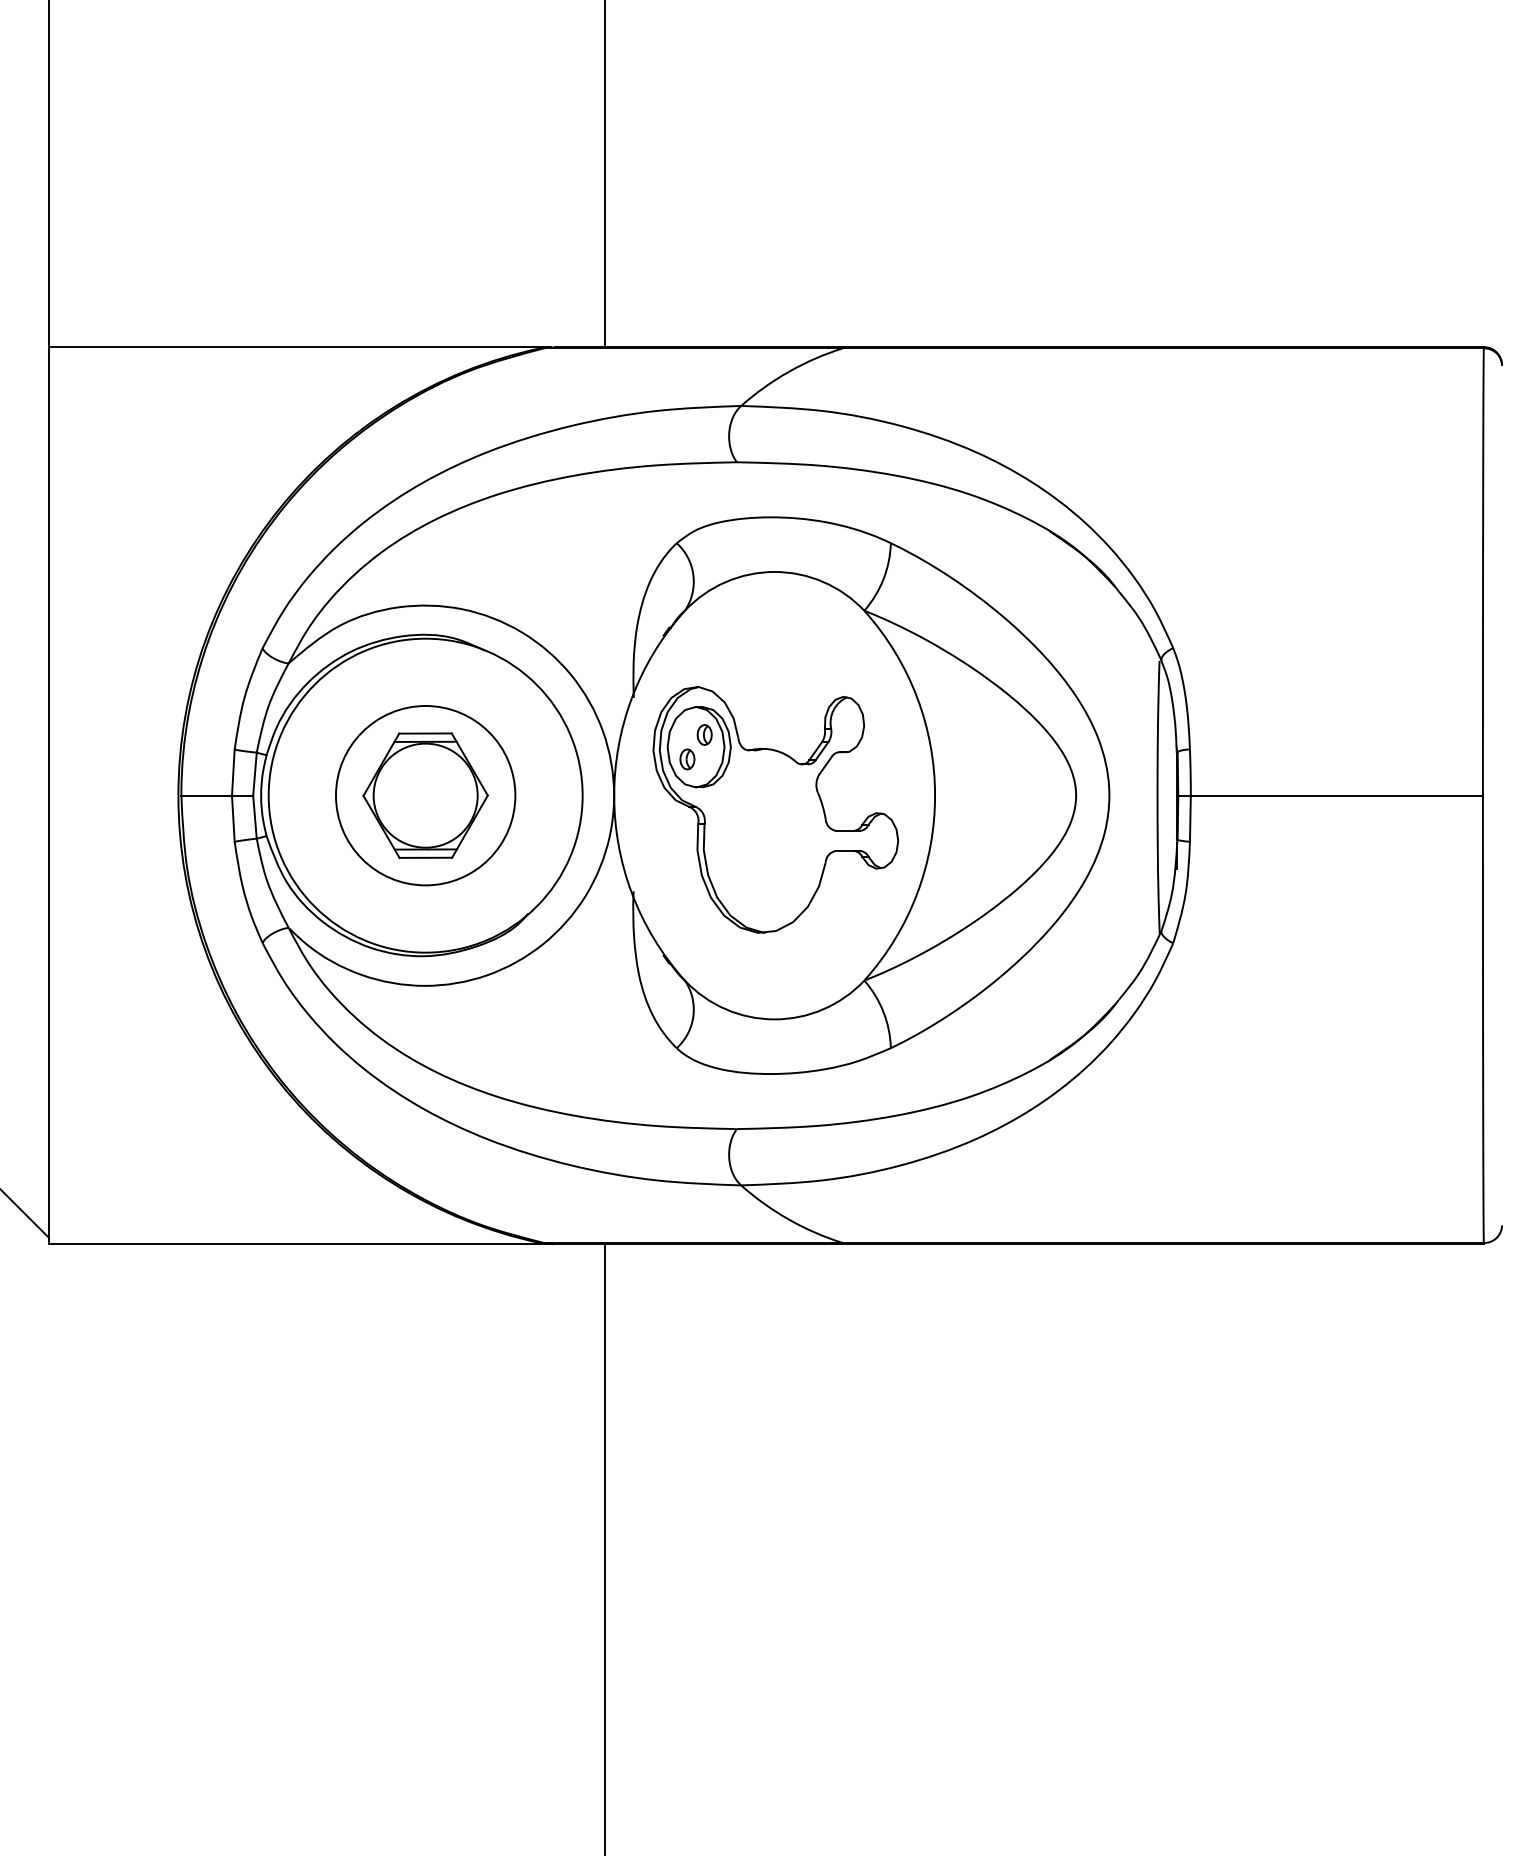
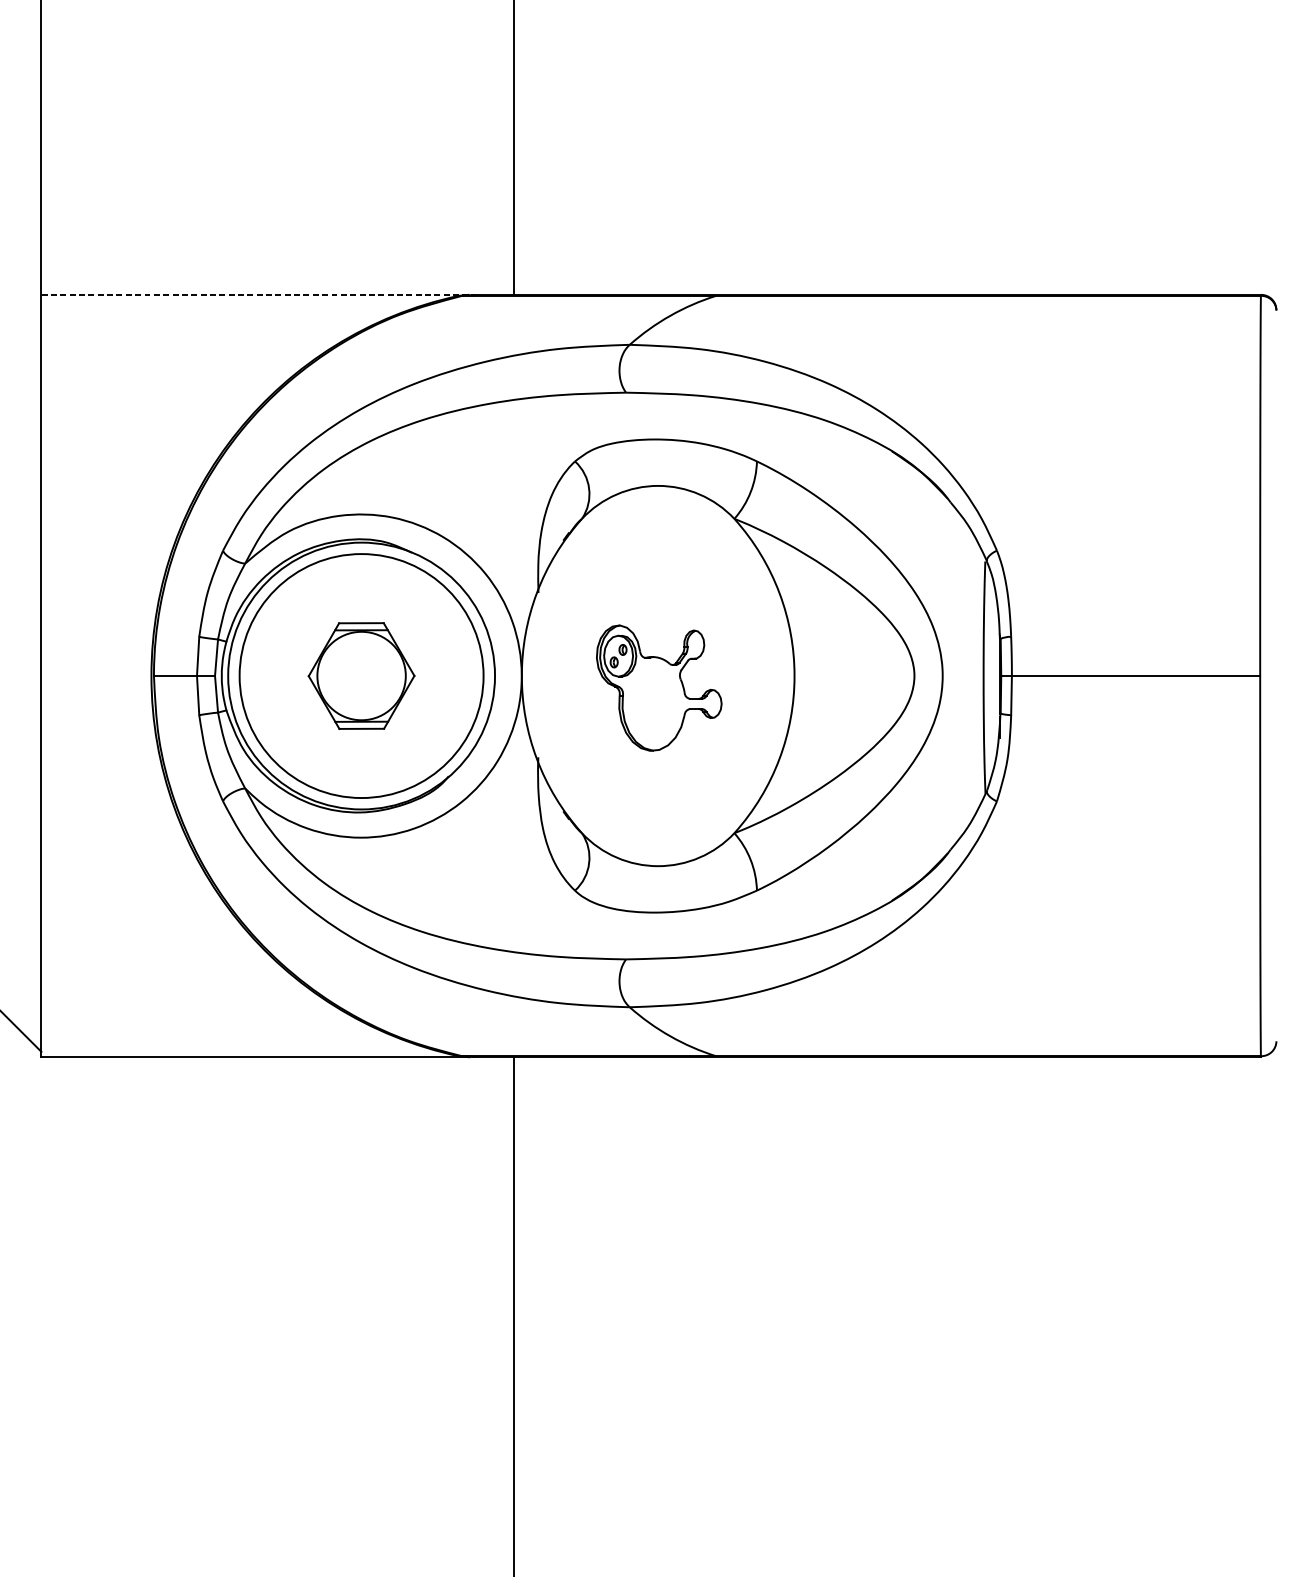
line: (299, 347) -> (254, 295), solid -> dashed
circle: (425, 795) -> (361, 675), size x1.6
part: (775, 809) -> (658, 687), size x0.6

